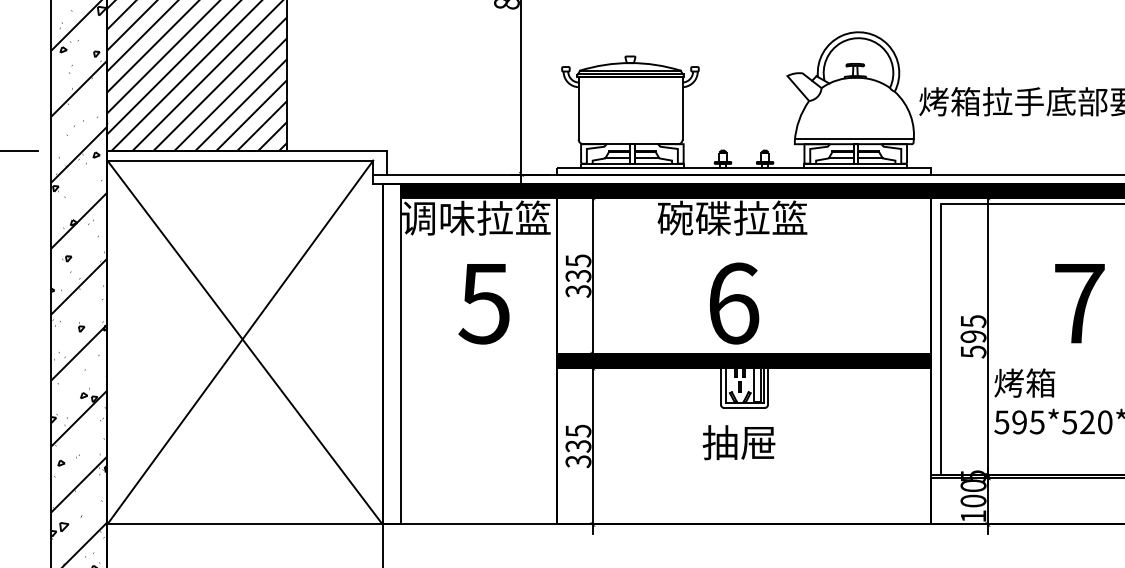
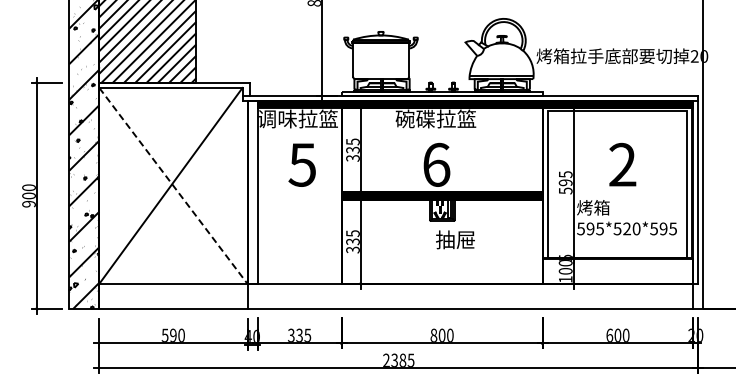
text: (1078, 302) -> (622, 164), 7 -> 2
line: (245, 341) -> (173, 185), solid -> dashed
text: (739, 442) -> (455, 239), moved

